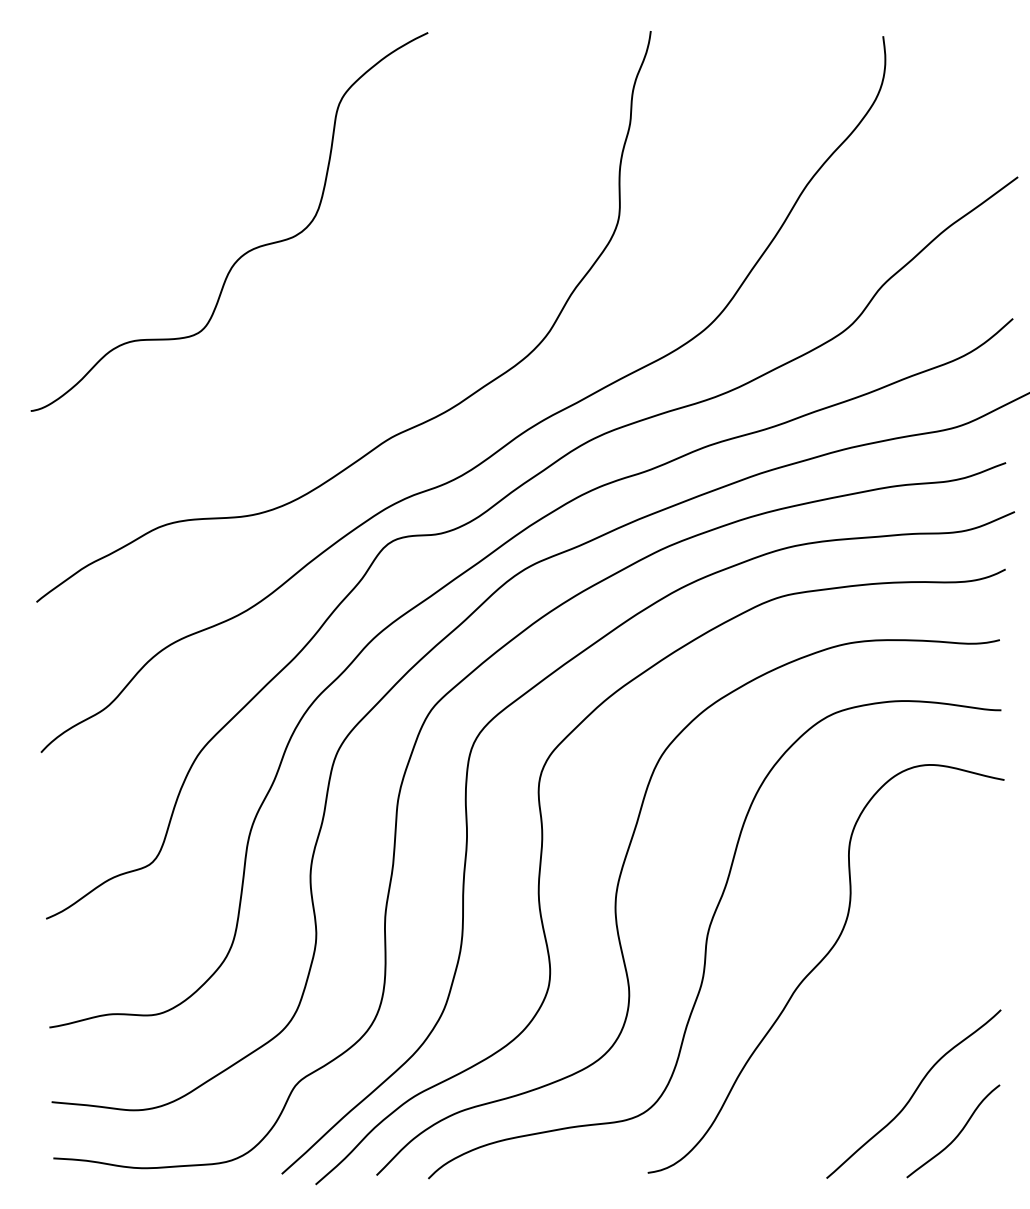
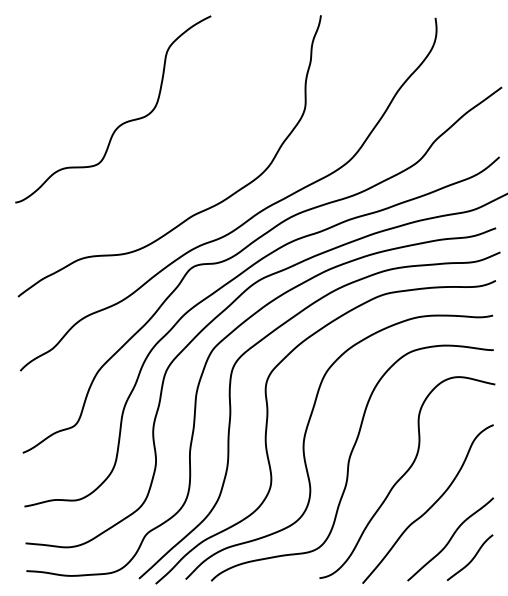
curve: (873, 1027) -> (430, 506), added

